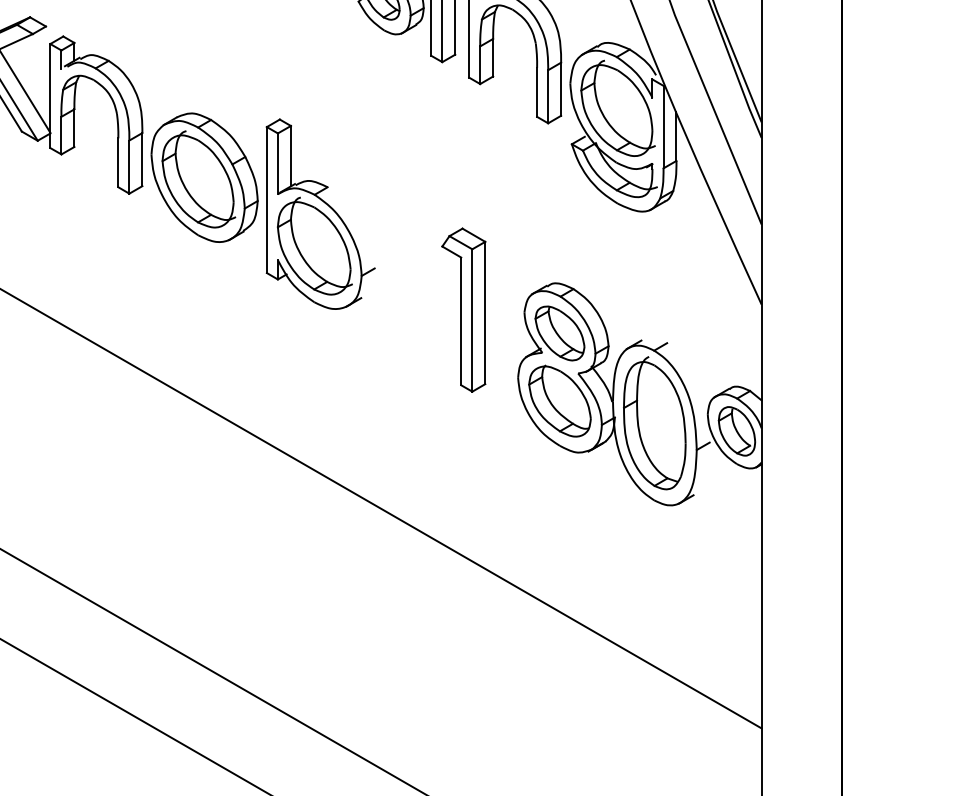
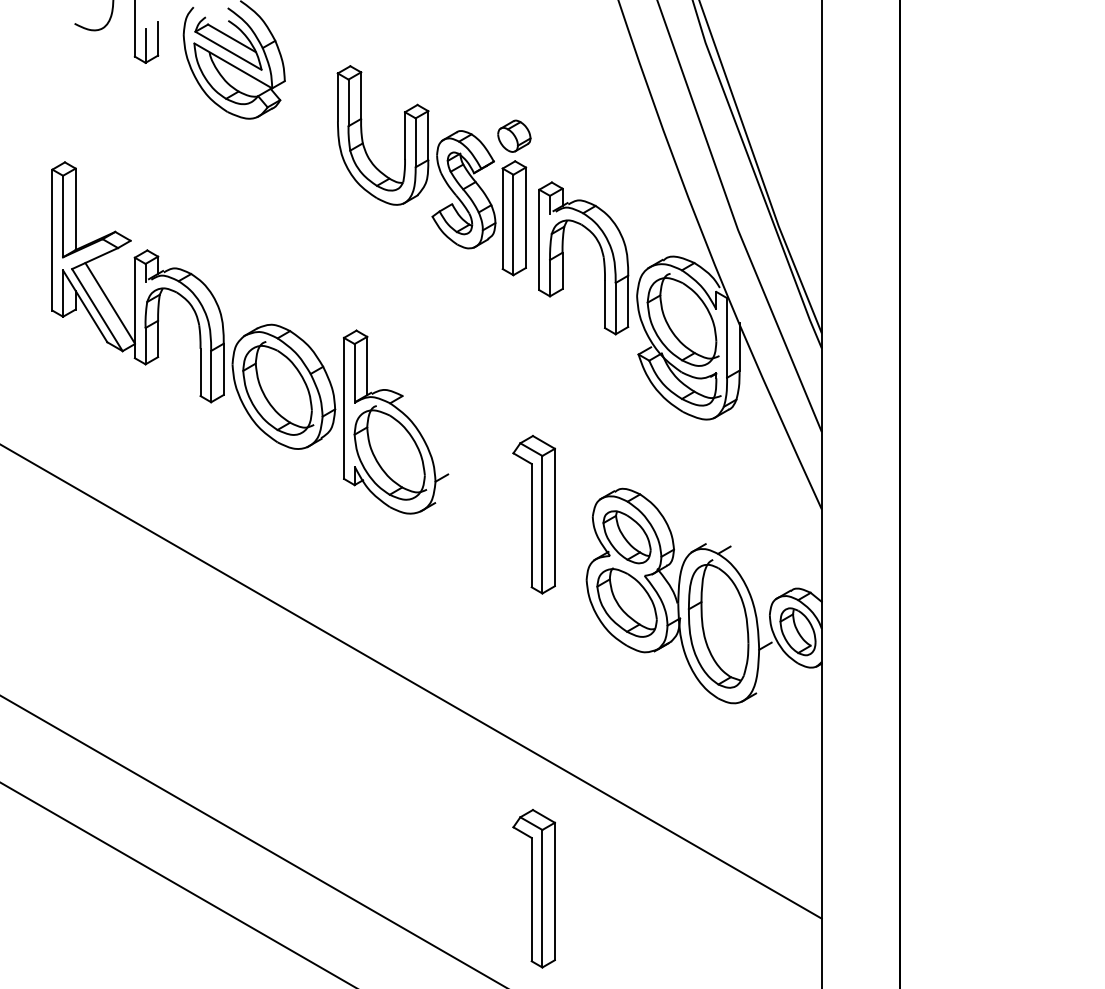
part: (463, 697) -> (533, 888), added

